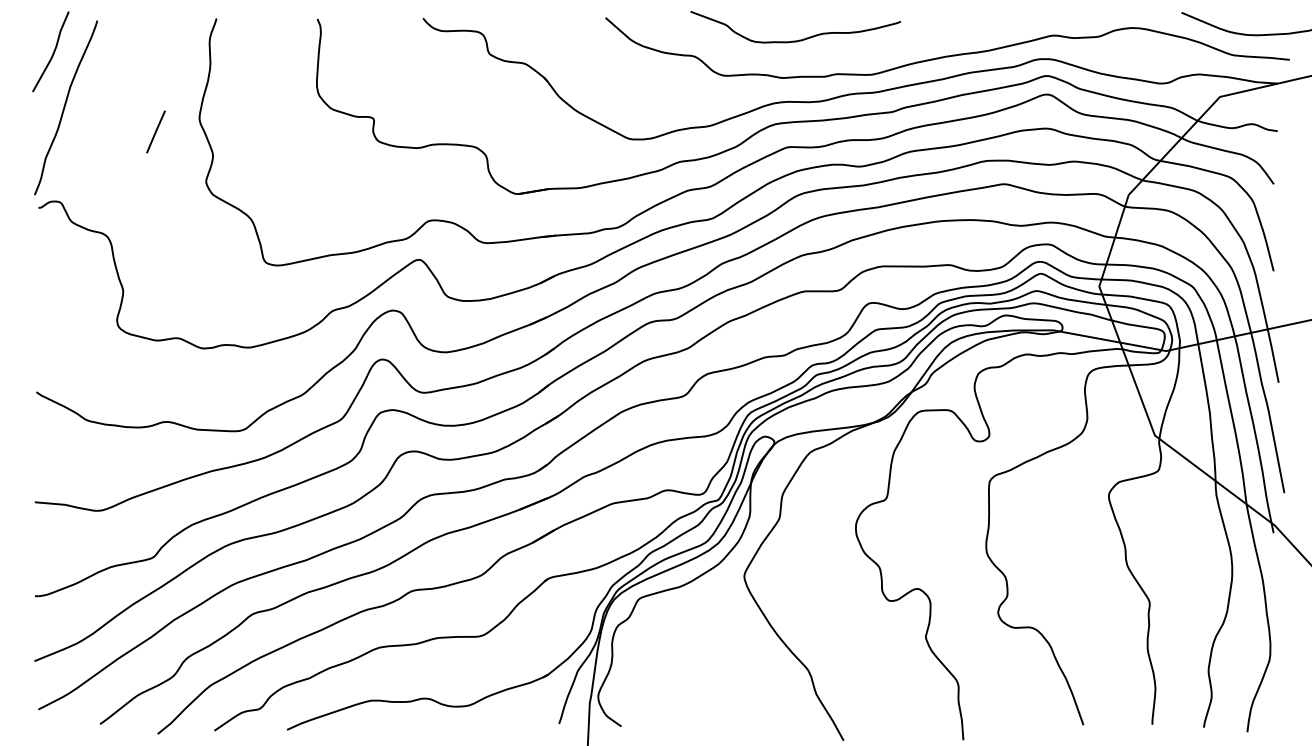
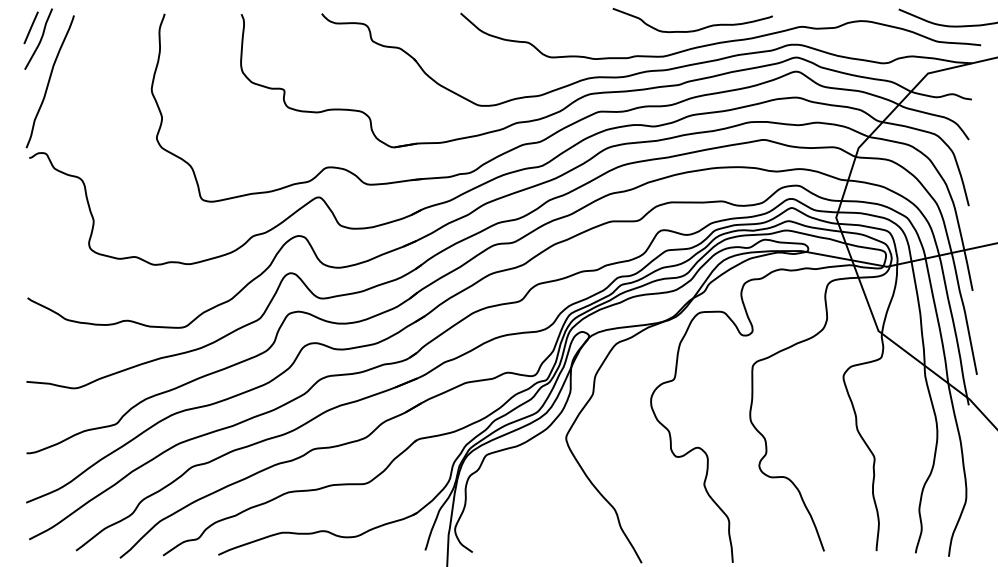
curve: (799, 39) -> (695, 29), moved
line: (155, 131) -> (30, 27), moved

